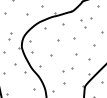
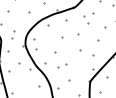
part: (68, 69) -> (62, 65), moved

